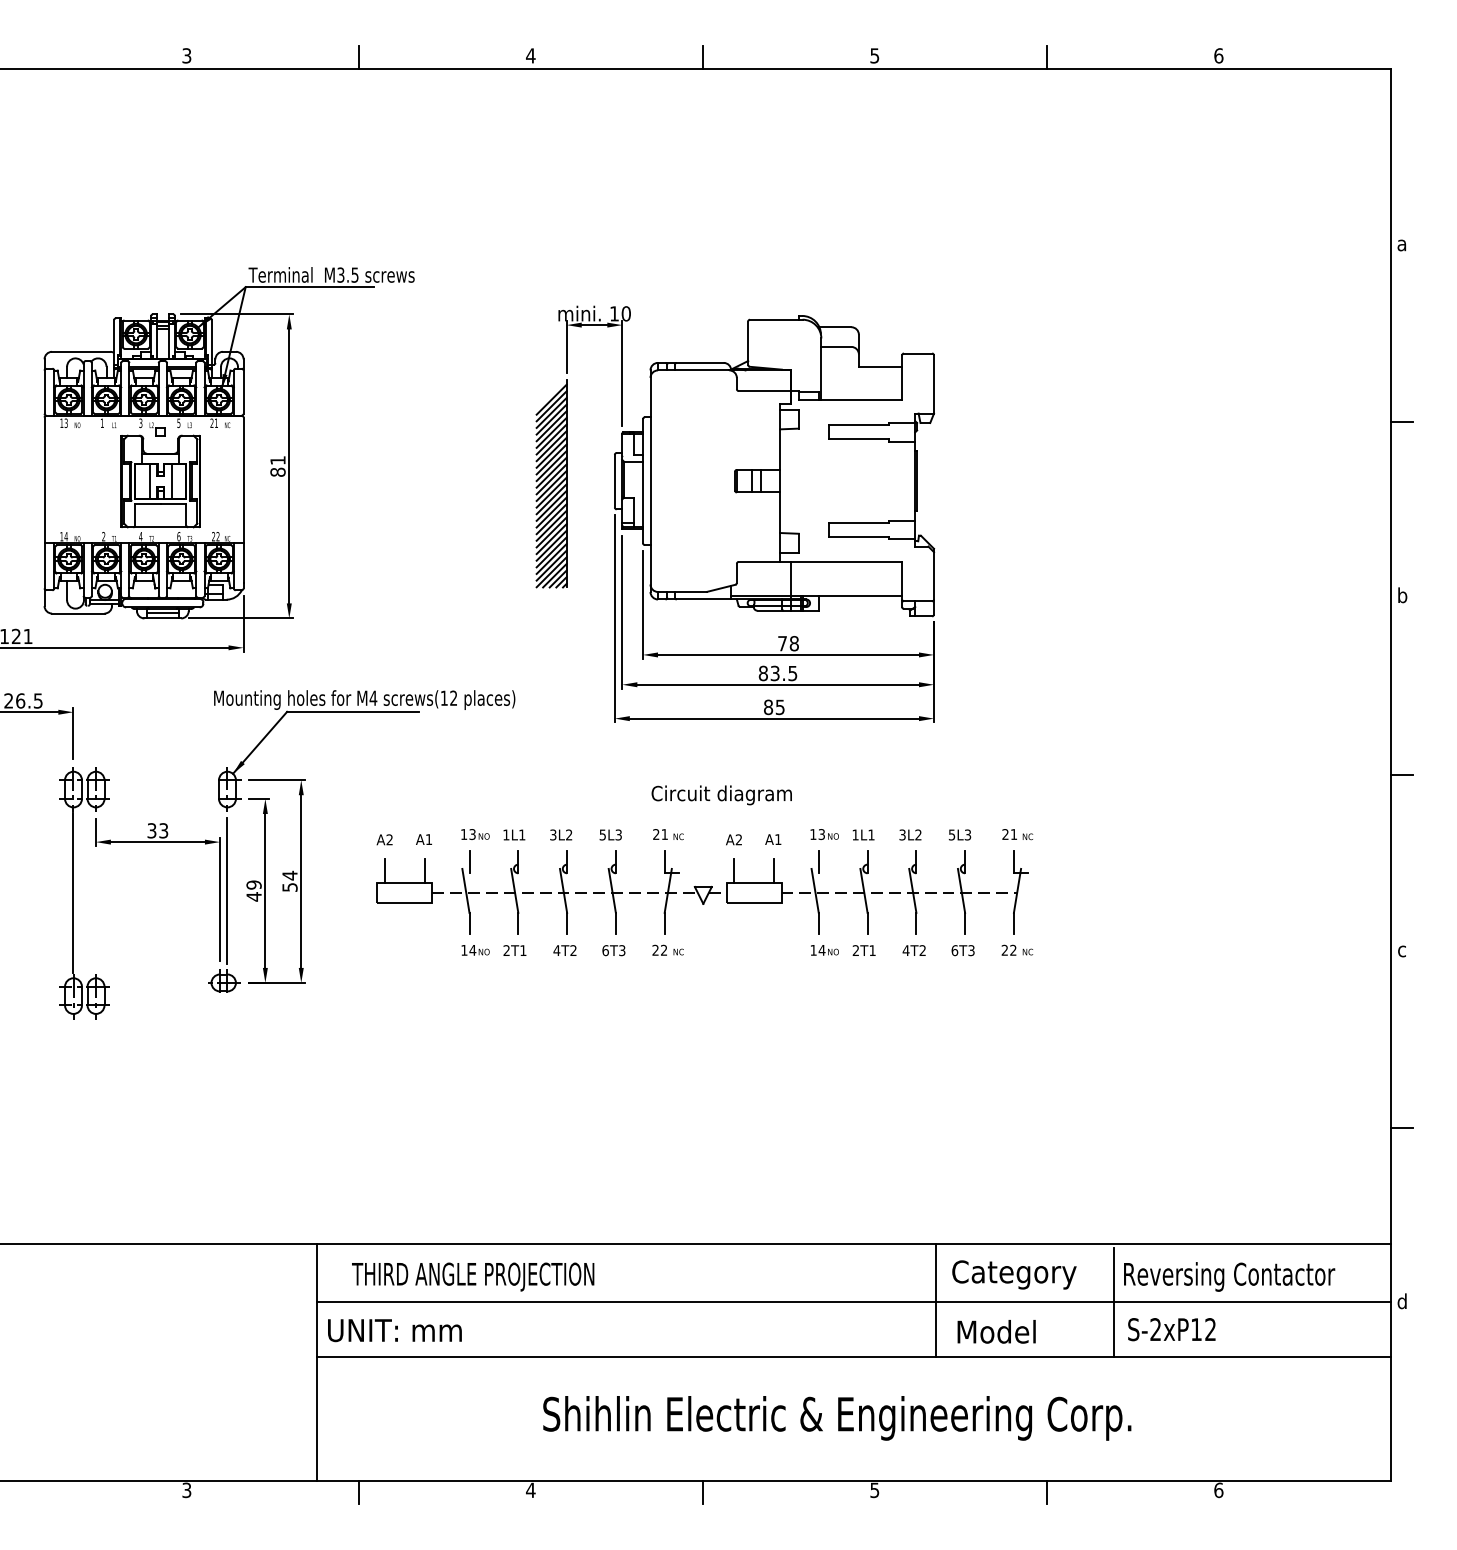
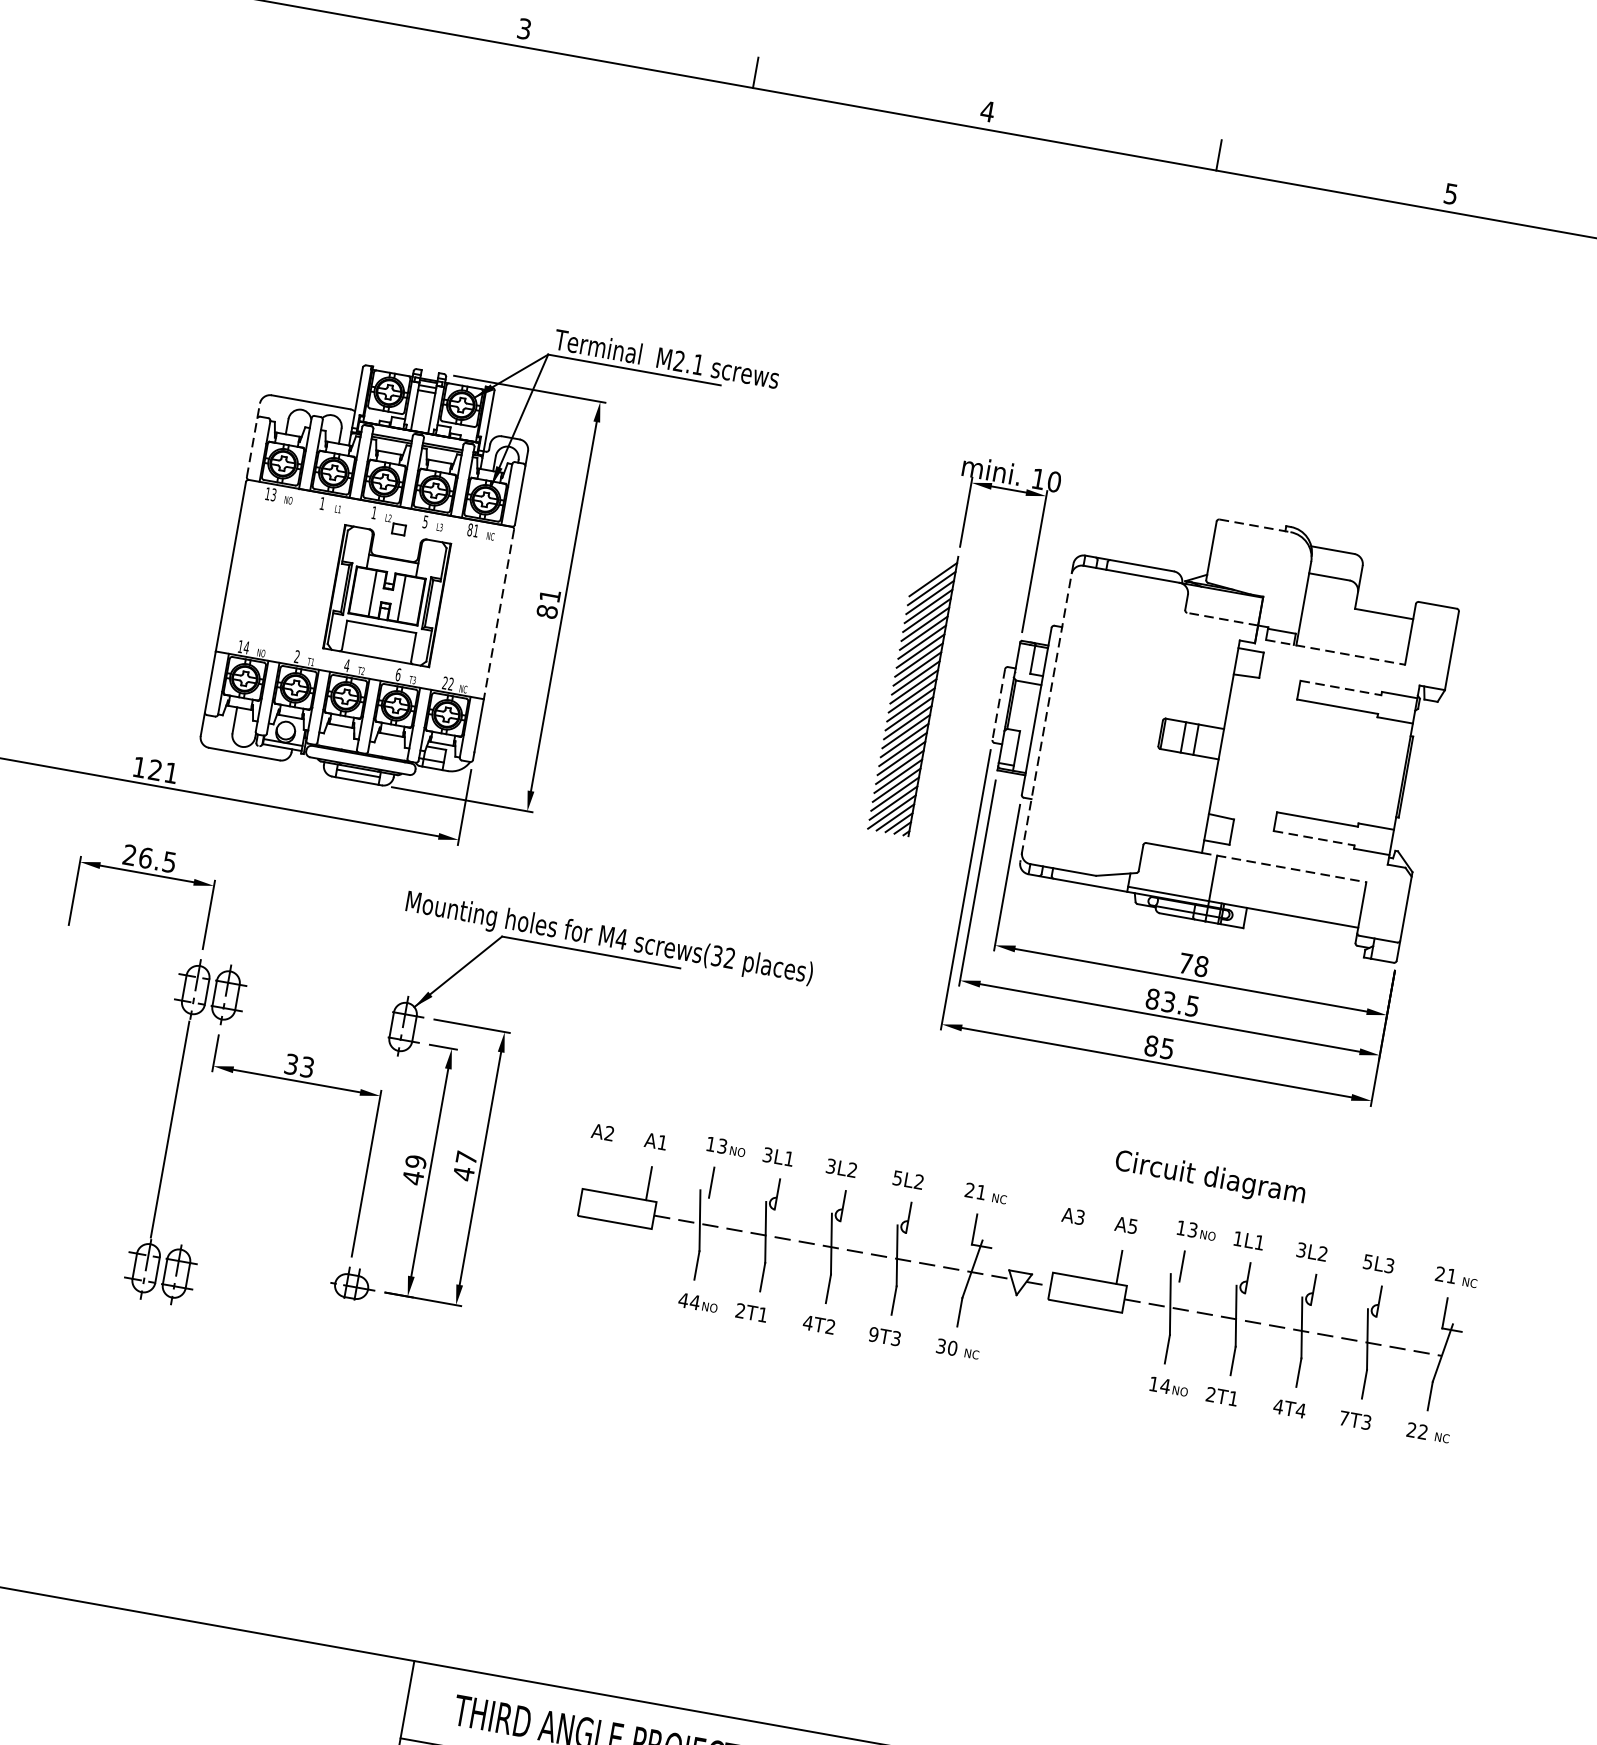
text: (347, 274) -> (688, 362), M3.5 -> M2.1
line: (776, 319) -> (1255, 525), solid -> dashed
line: (44, 386) -> (253, 440), solid -> dashed
line: (764, 391) -> (1221, 619), solid -> dashed
line: (850, 400) -> (1335, 652), solid -> dashed
text: (211, 422) -> (469, 528), 21 -> 81
text: (140, 423) -> (373, 513), 3 -> 1
line: (859, 425) -> (1341, 688), solid -> dashed
line: (243, 480) -> (498, 614), solid -> dashed
line: (614, 481) -> (998, 704), solid -> dashed
line: (650, 481) -> (1046, 713), solid -> dashed
line: (859, 536) -> (1315, 837), solid -> dashed
line: (841, 561) -> (1284, 867), solid -> dashed
text: (443, 697) -> (716, 954), screws(12 -> screws(32
text: (721, 795) -> (1209, 1178), moved
text: (506, 834) -> (768, 1154), 1L1 -> 3L1
text: (618, 835) -> (918, 1182), 5L3 -> 5L2
text: (738, 839) -> (1079, 1216), A2 -> A3
text: (778, 839) -> (1133, 1226), A1 -> A5
line: (385, 870) -> (596, 1173), removed
line: (734, 870) -> (1066, 1257), removed
text: (289, 881) -> (464, 1165), 54 -> 47
line: (226, 891) -> (377, 1164), removed
text: (463, 950) -> (682, 1300), 14 -> 44
text: (605, 950) -> (873, 1334), 6T3 -> 9T3
text: (659, 950) -> (946, 1347), 22 -> 30
text: (922, 950) -> (1300, 1410), 4T2 -> 4T4
text: (954, 950) -> (1343, 1418), 6T3 -> 7T3

